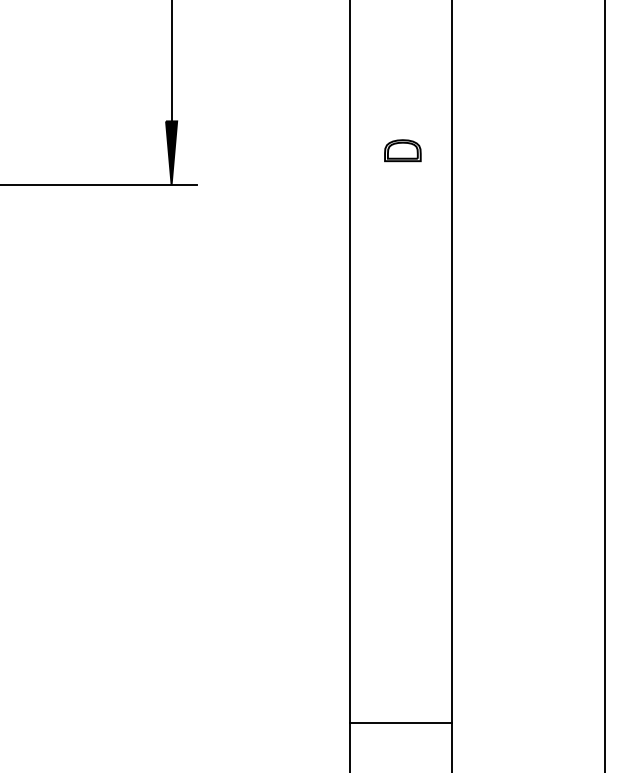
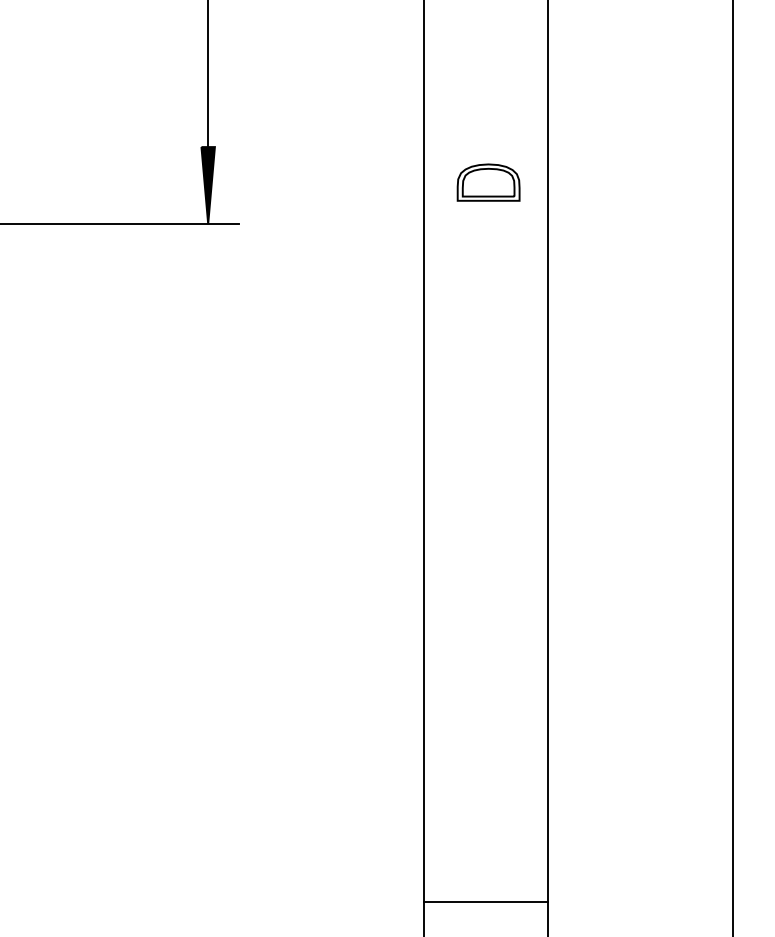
part: (402, 150) -> (488, 182), size x1.43
line: (400, 723) -> (485, 902), moved

